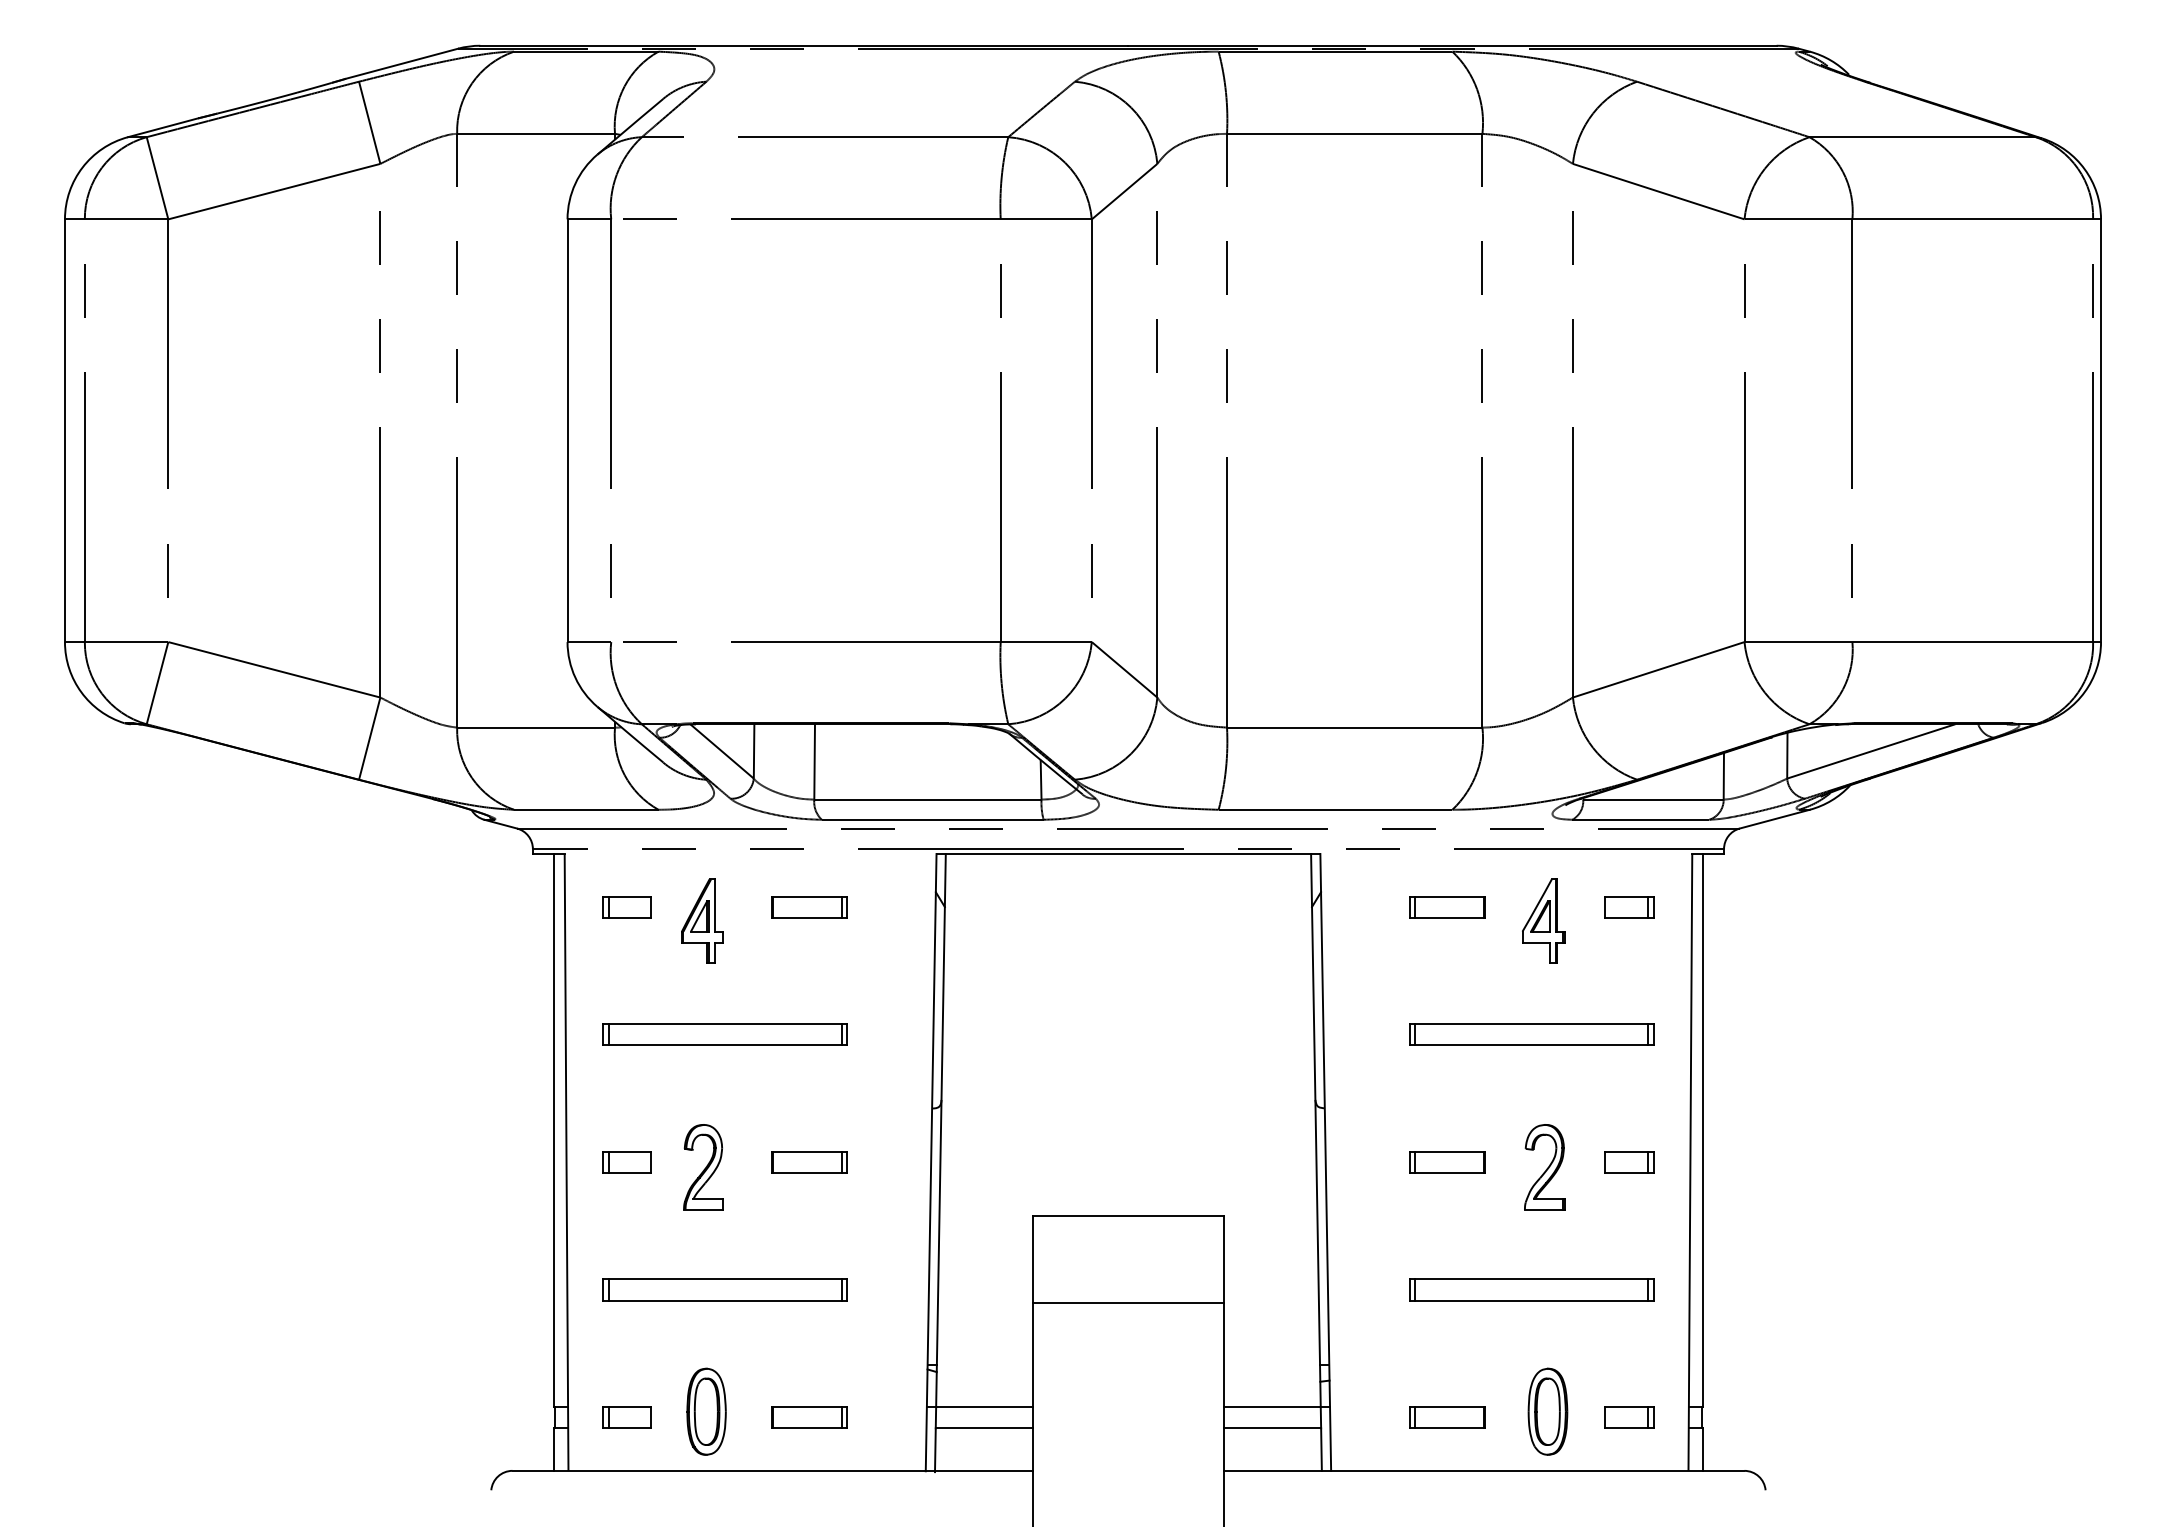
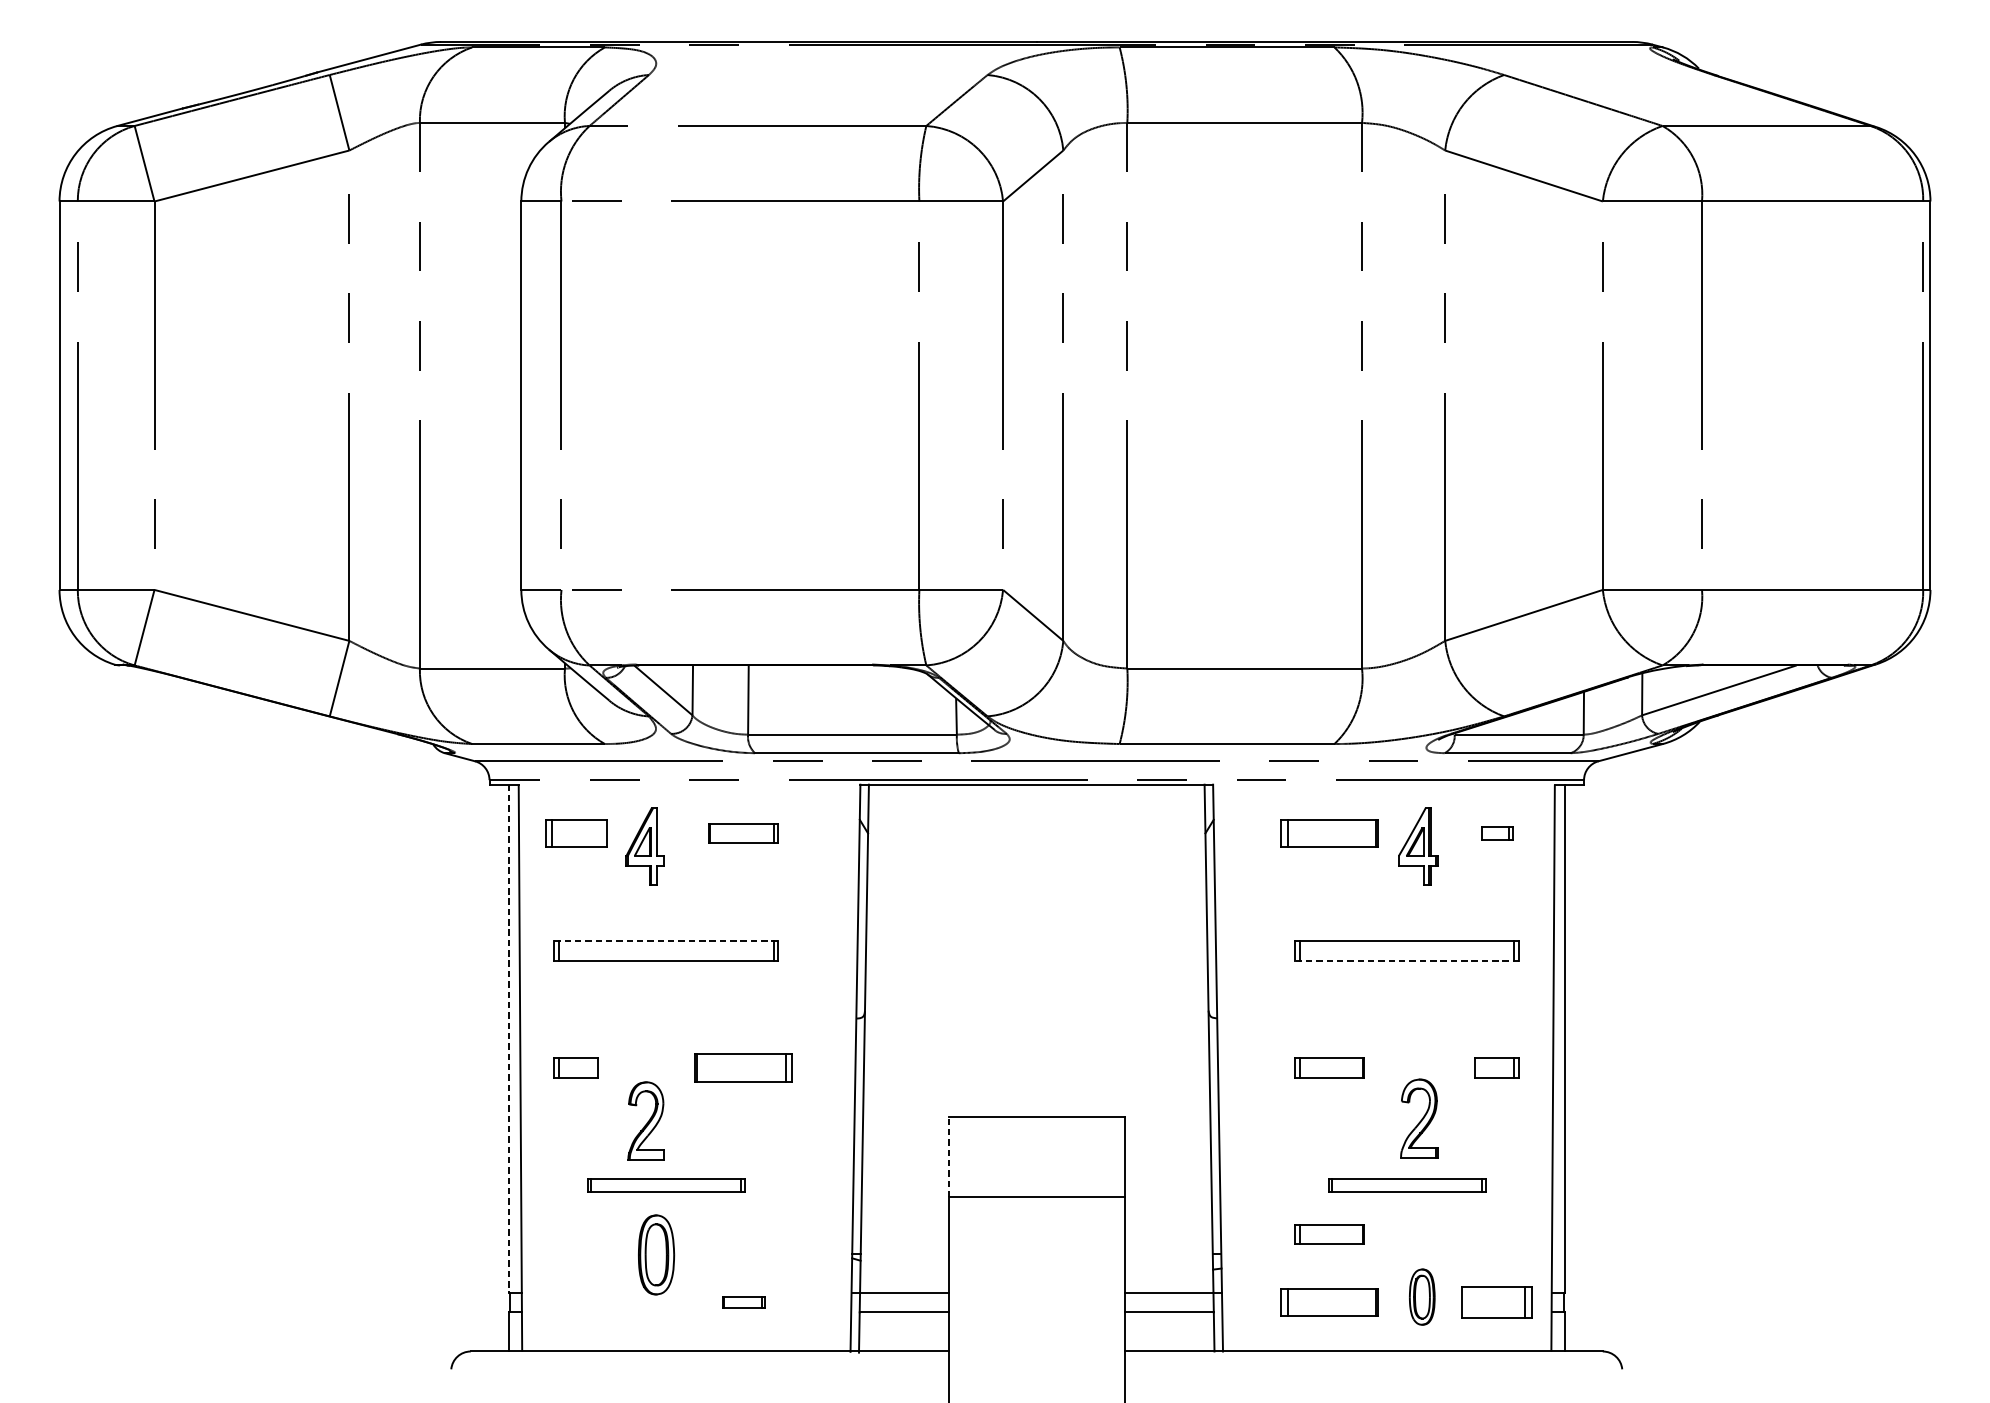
part: (626, 907) -> (575, 833), size x1.4
part: (1447, 907) -> (1329, 833), size x1.4
part: (1629, 907) -> (1497, 833), size x0.7
line: (725, 1024) -> (666, 941), solid -> dashed
line: (1531, 1045) -> (1407, 960), solid -> dashed
line: (554, 1130) -> (509, 1038), solid -> dashed
part: (809, 1162) -> (743, 1068), size x1.4
part: (703, 1167) -> (646, 1121), moved
part: (1544, 1167) -> (1419, 1118), moved
line: (1032, 1259) -> (948, 1157), solid -> dashed
part: (724, 1289) -> (665, 1184), size x0.7
part: (1531, 1289) -> (1407, 1184), size x0.7
part: (1447, 1343) -> (1329, 1234), added
part: (706, 1411) -> (656, 1254), moved
part: (1547, 1411) -> (1421, 1296), size x0.7
part: (626, 1417) -> (575, 1302), removed
part: (809, 1417) -> (743, 1302), size x0.6
part: (1447, 1417) -> (1329, 1302), size x1.4
part: (1629, 1417) -> (1497, 1302), size x1.6

